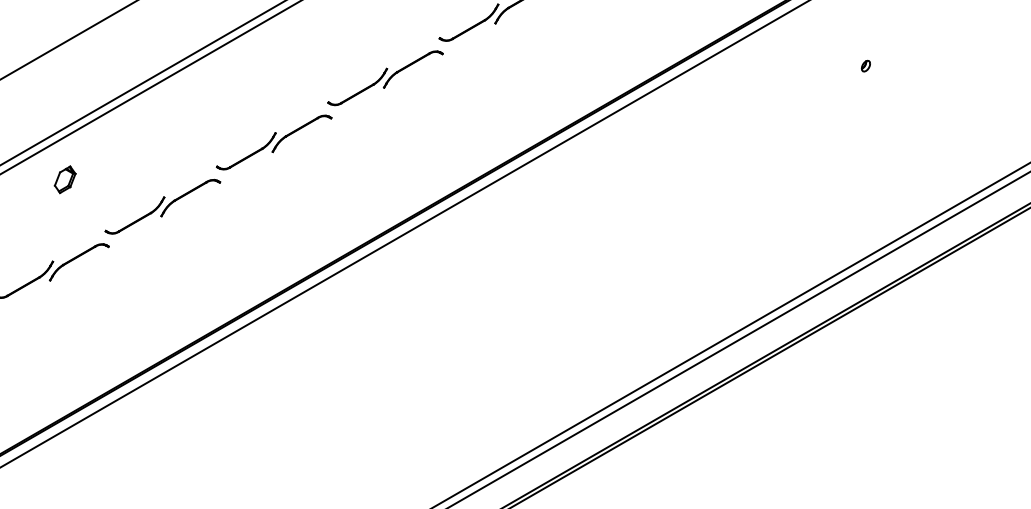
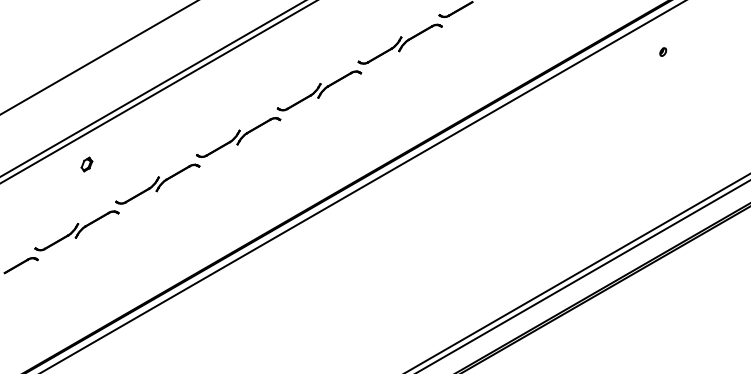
part: (866, 65) -> (663, 51), moved
part: (64, 179) -> (86, 164), size x0.7

